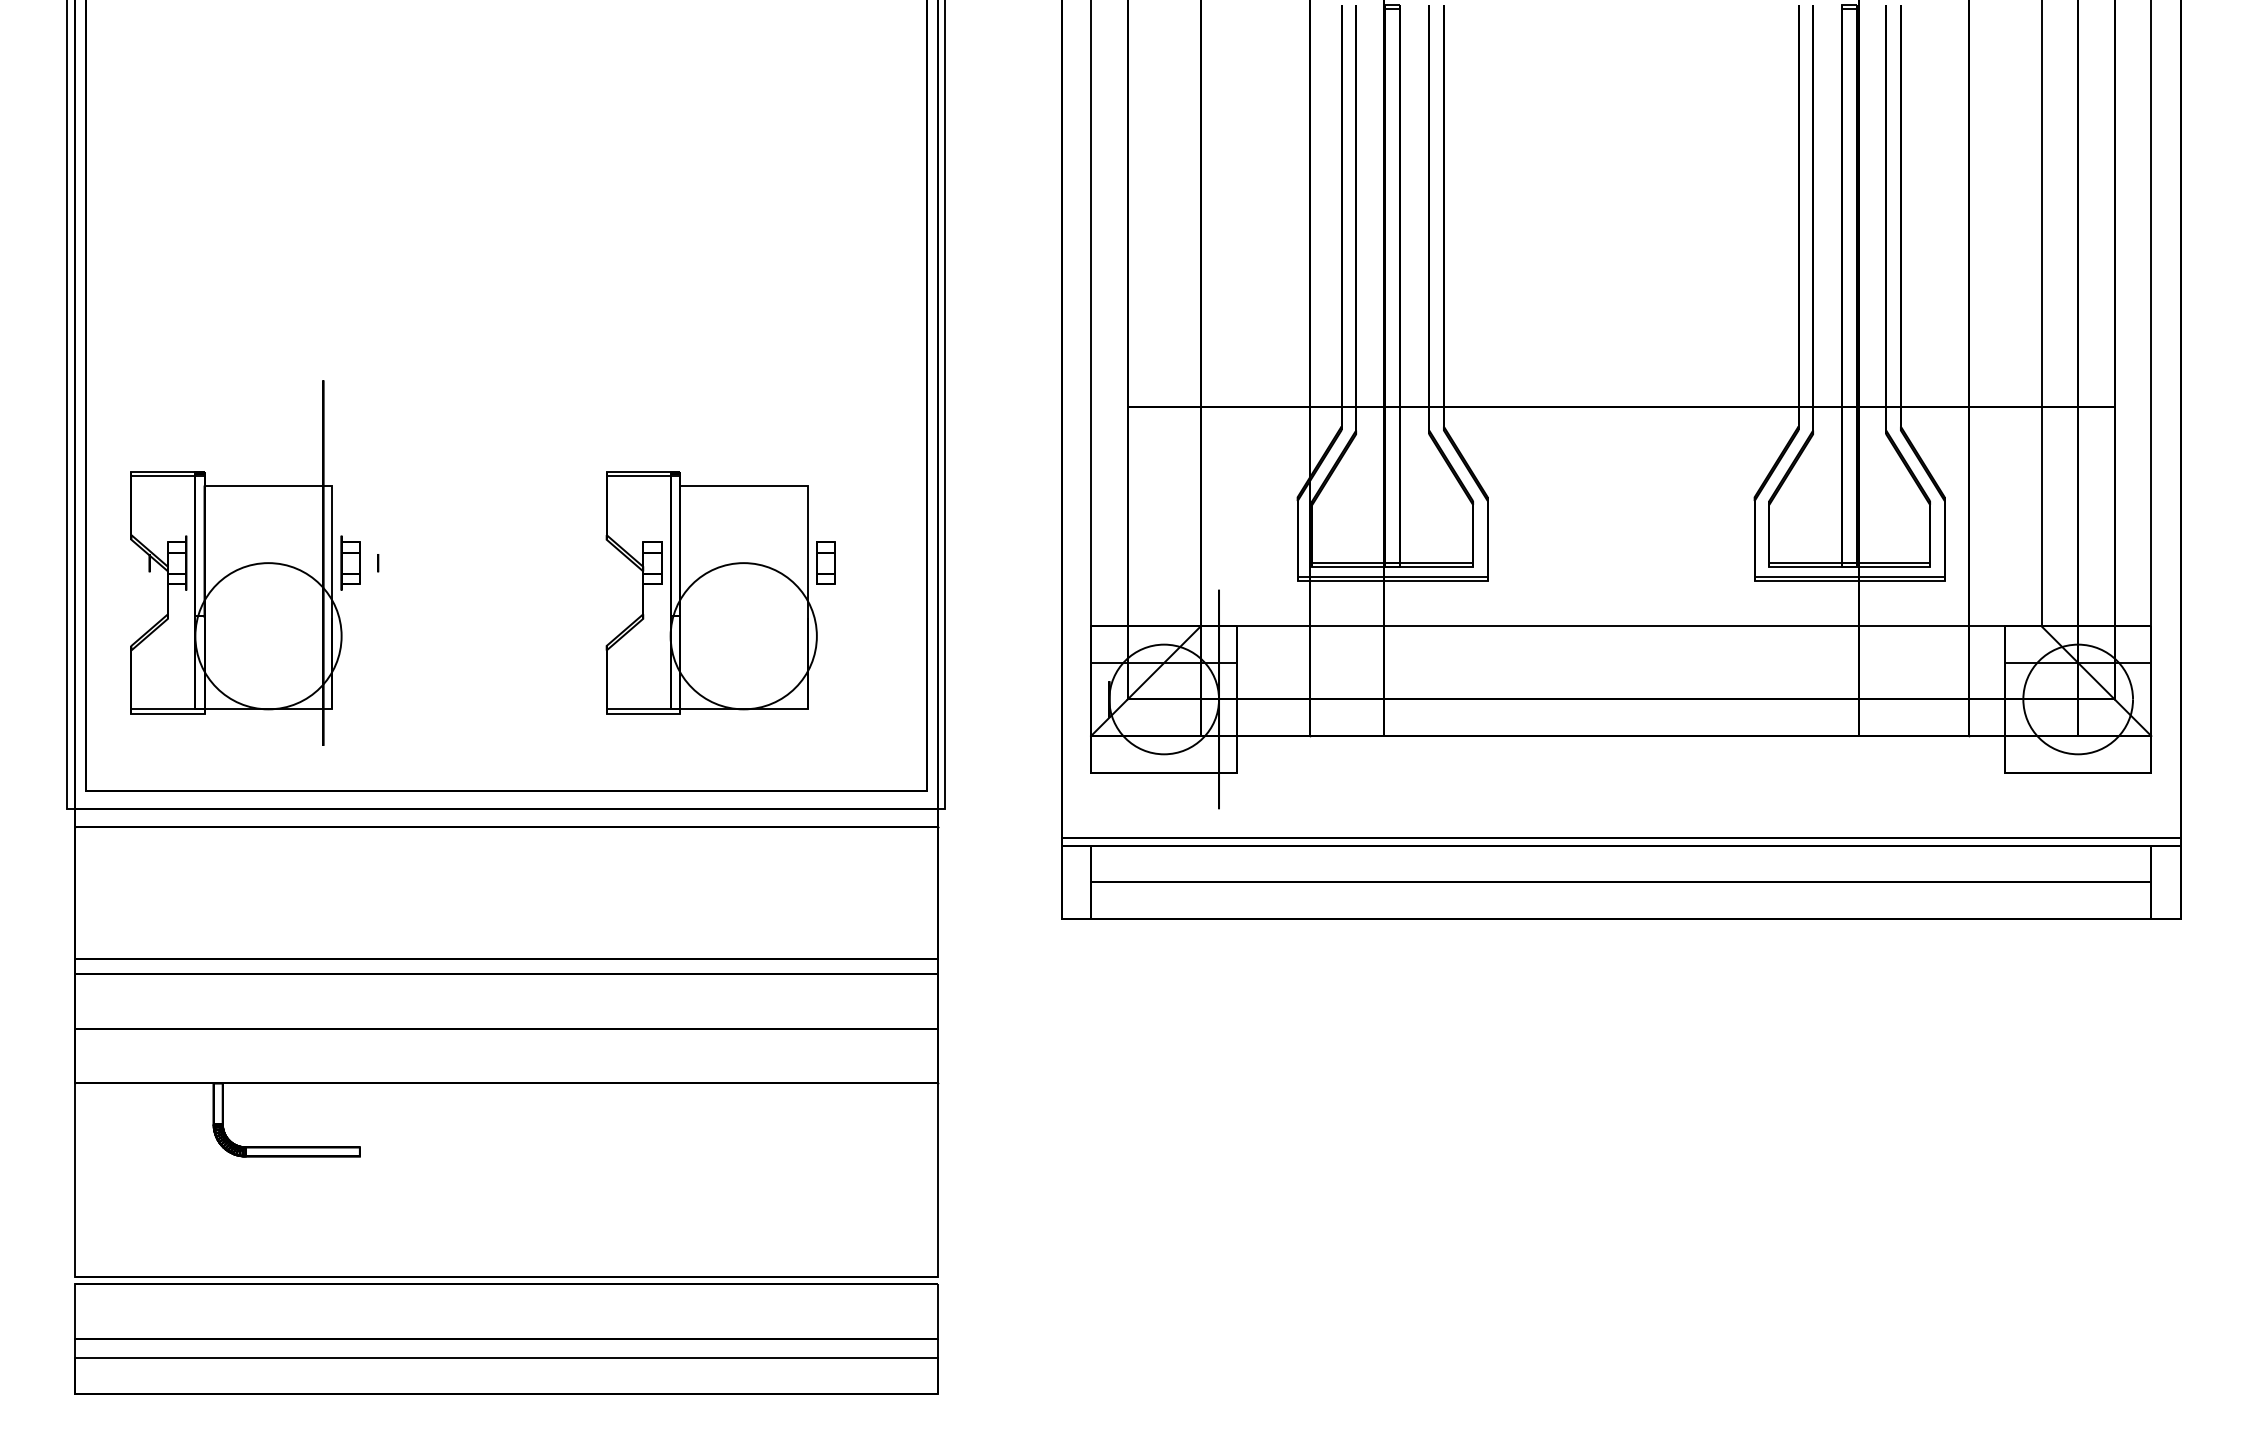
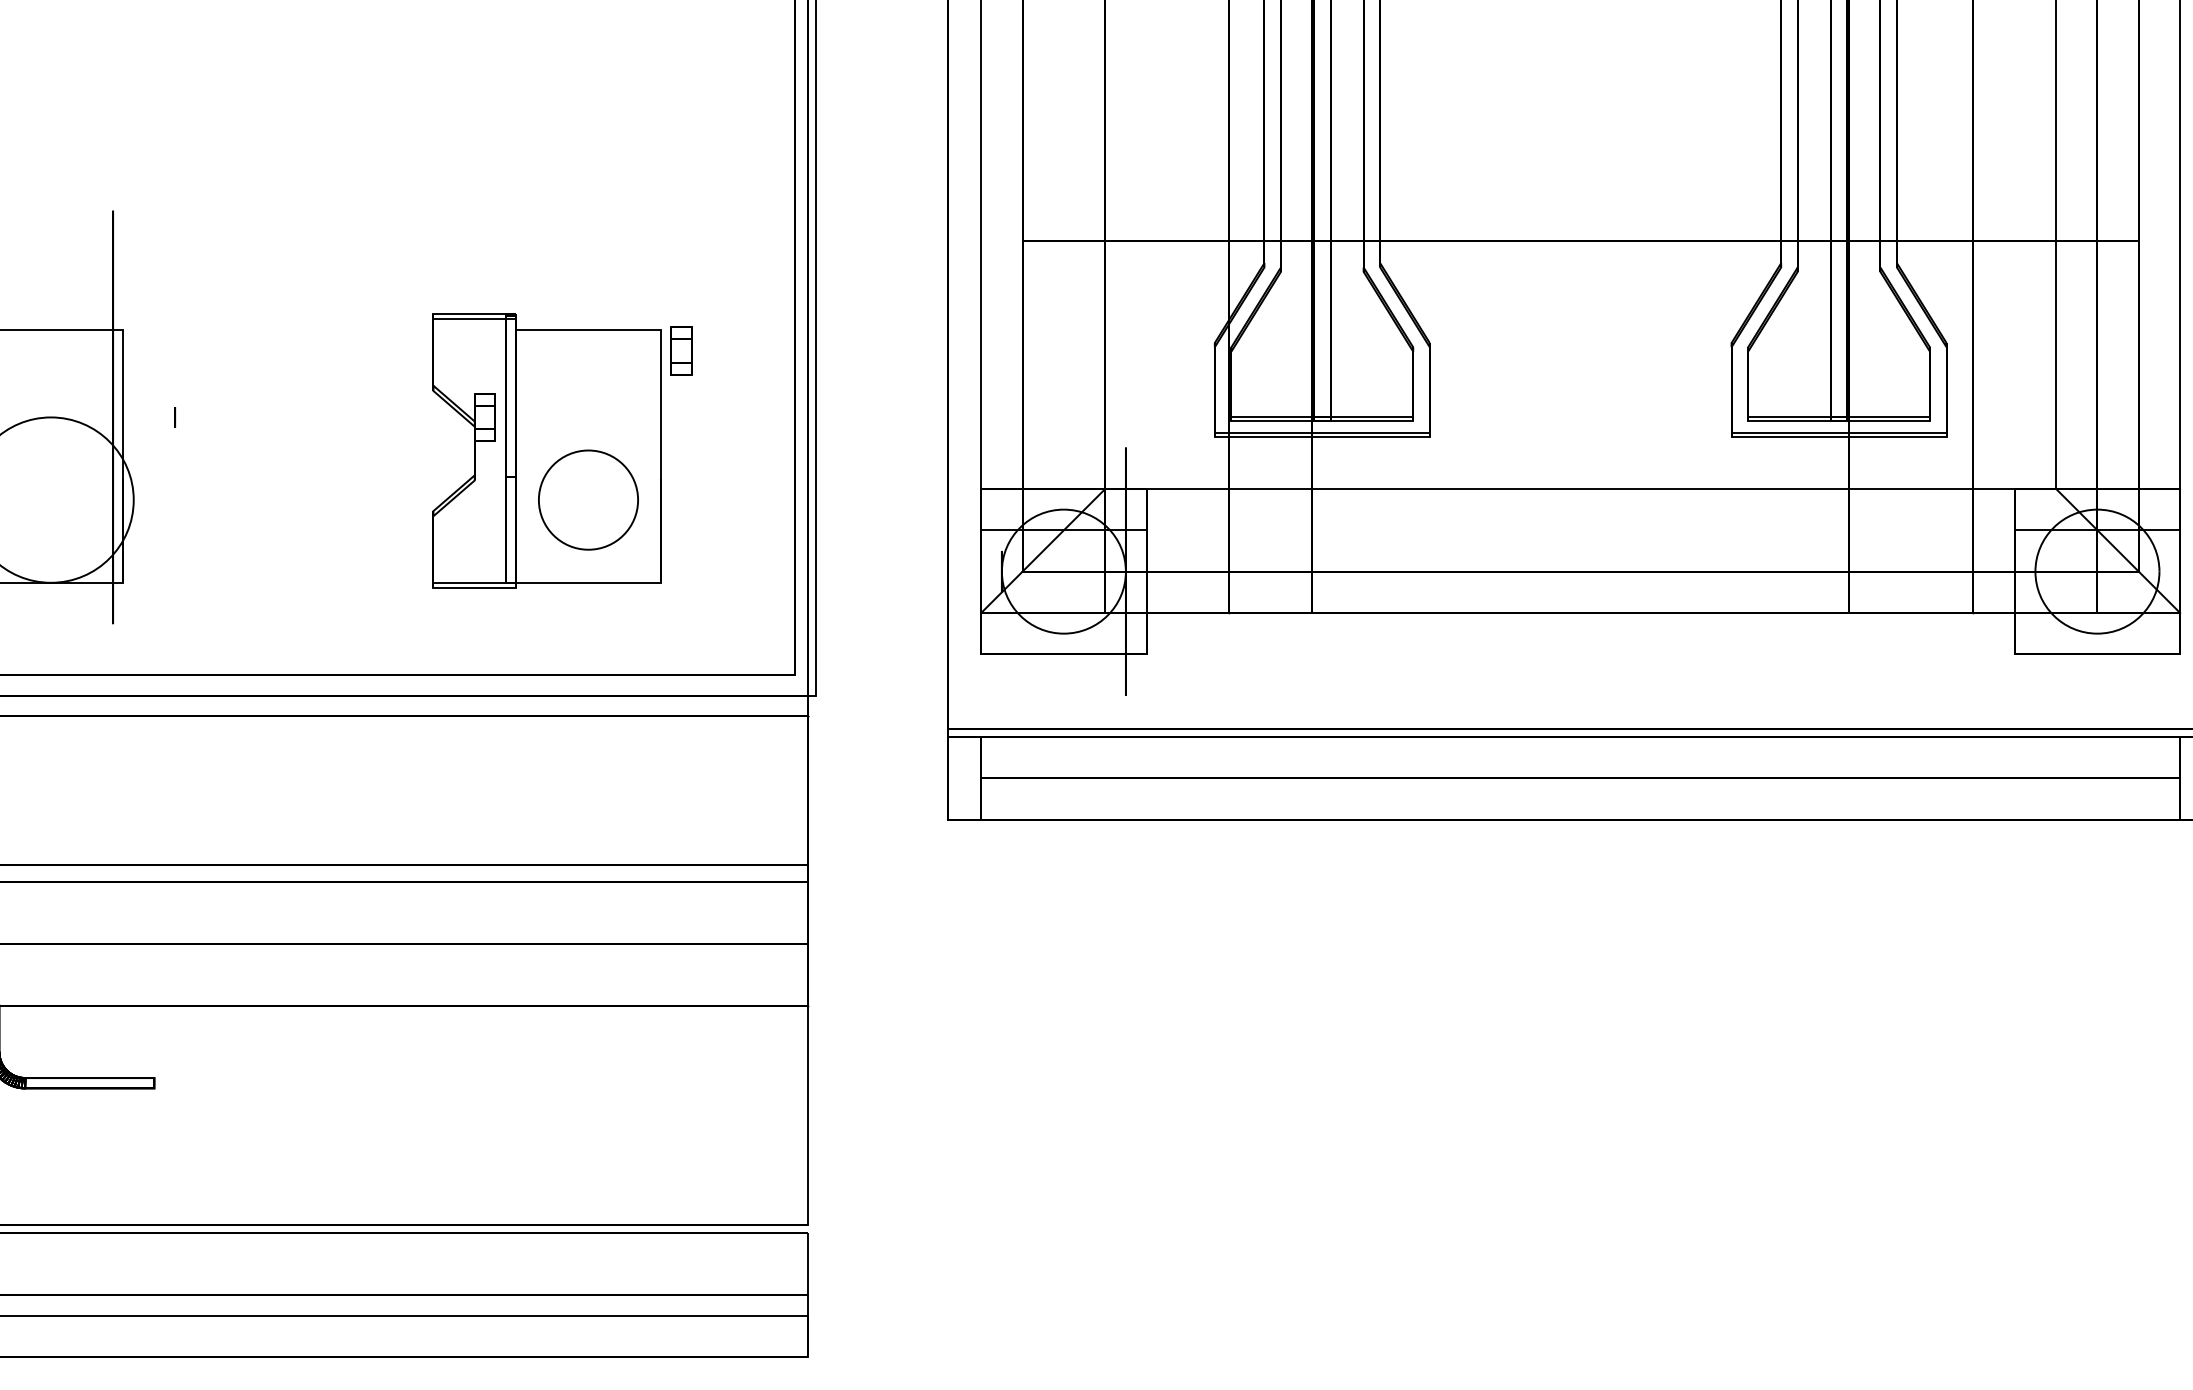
part: (350, 562) -> (143, 416), removed
part: (825, 562) -> (680, 350), moved
circle: (743, 636) -> (588, 500), size x0.6

